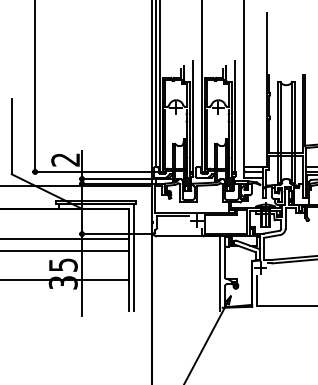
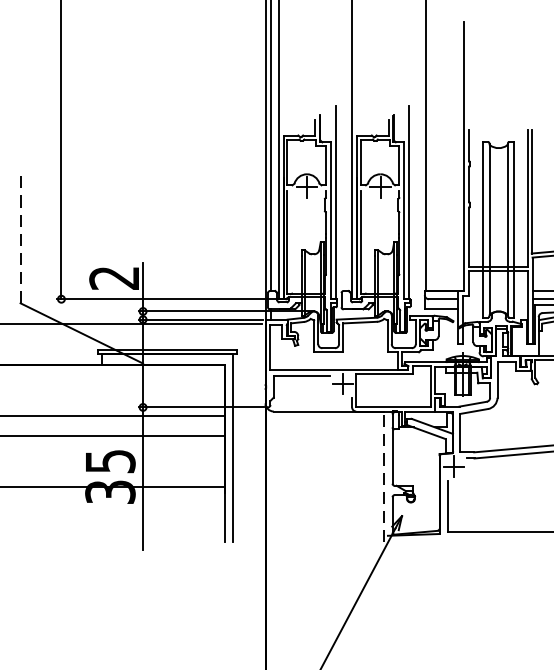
line: (11, 136) -> (20, 237), solid -> dashed
line: (220, 273) -> (384, 476), solid -> dashed

